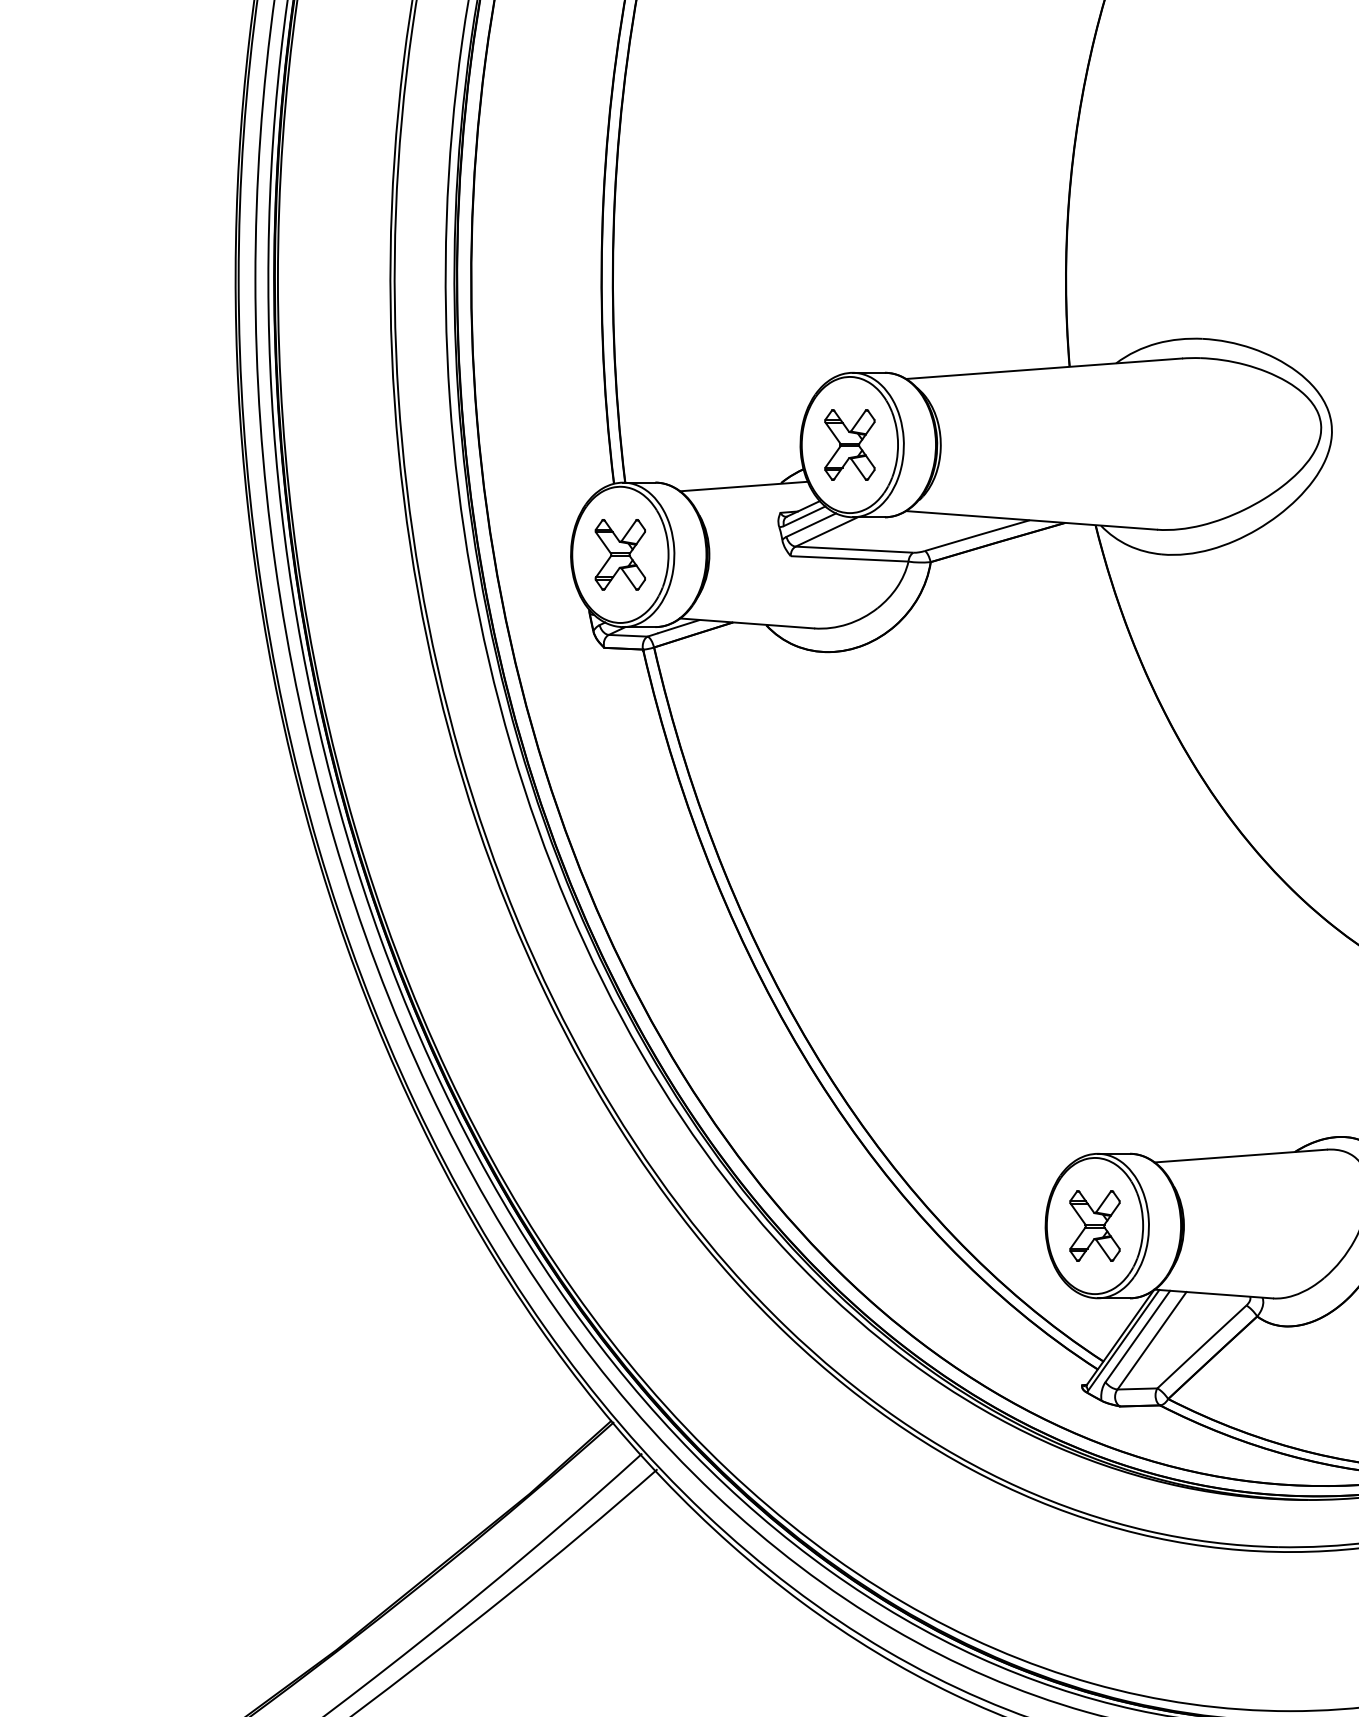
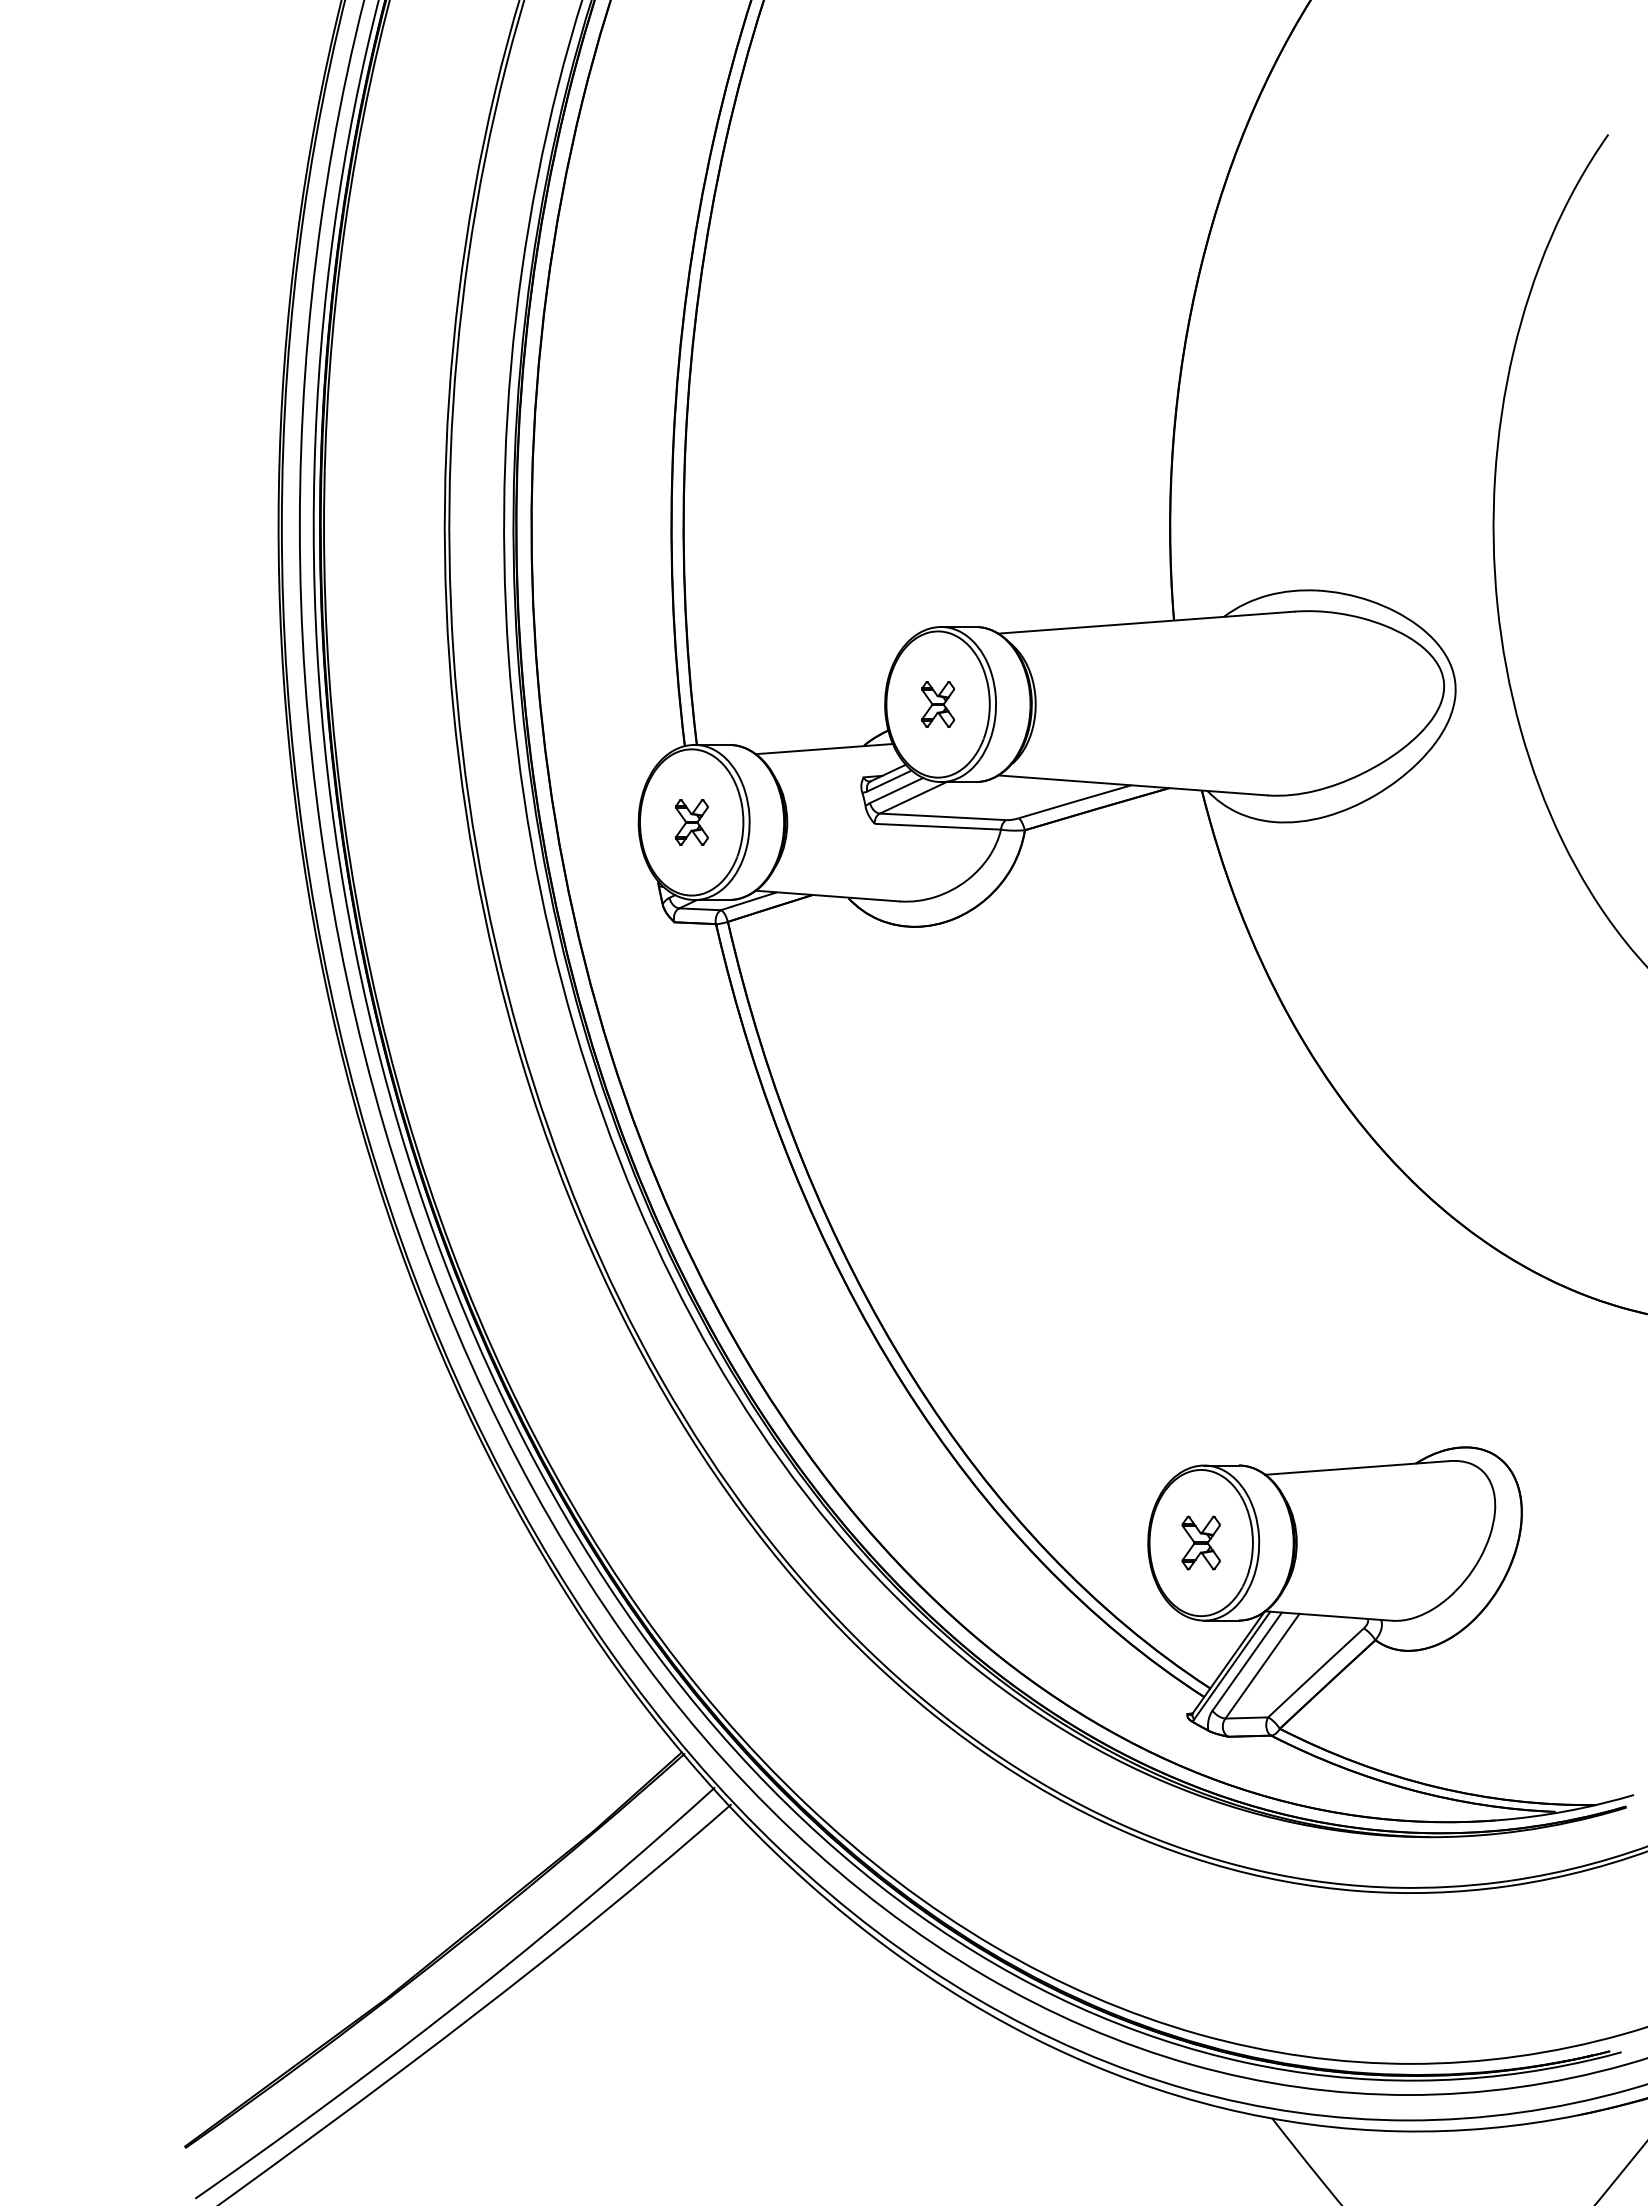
part: (849, 445) -> (937, 704), size x0.6
part: (620, 554) -> (691, 822), size x0.6
part: (1094, 1225) -> (1200, 1542), size x0.7

